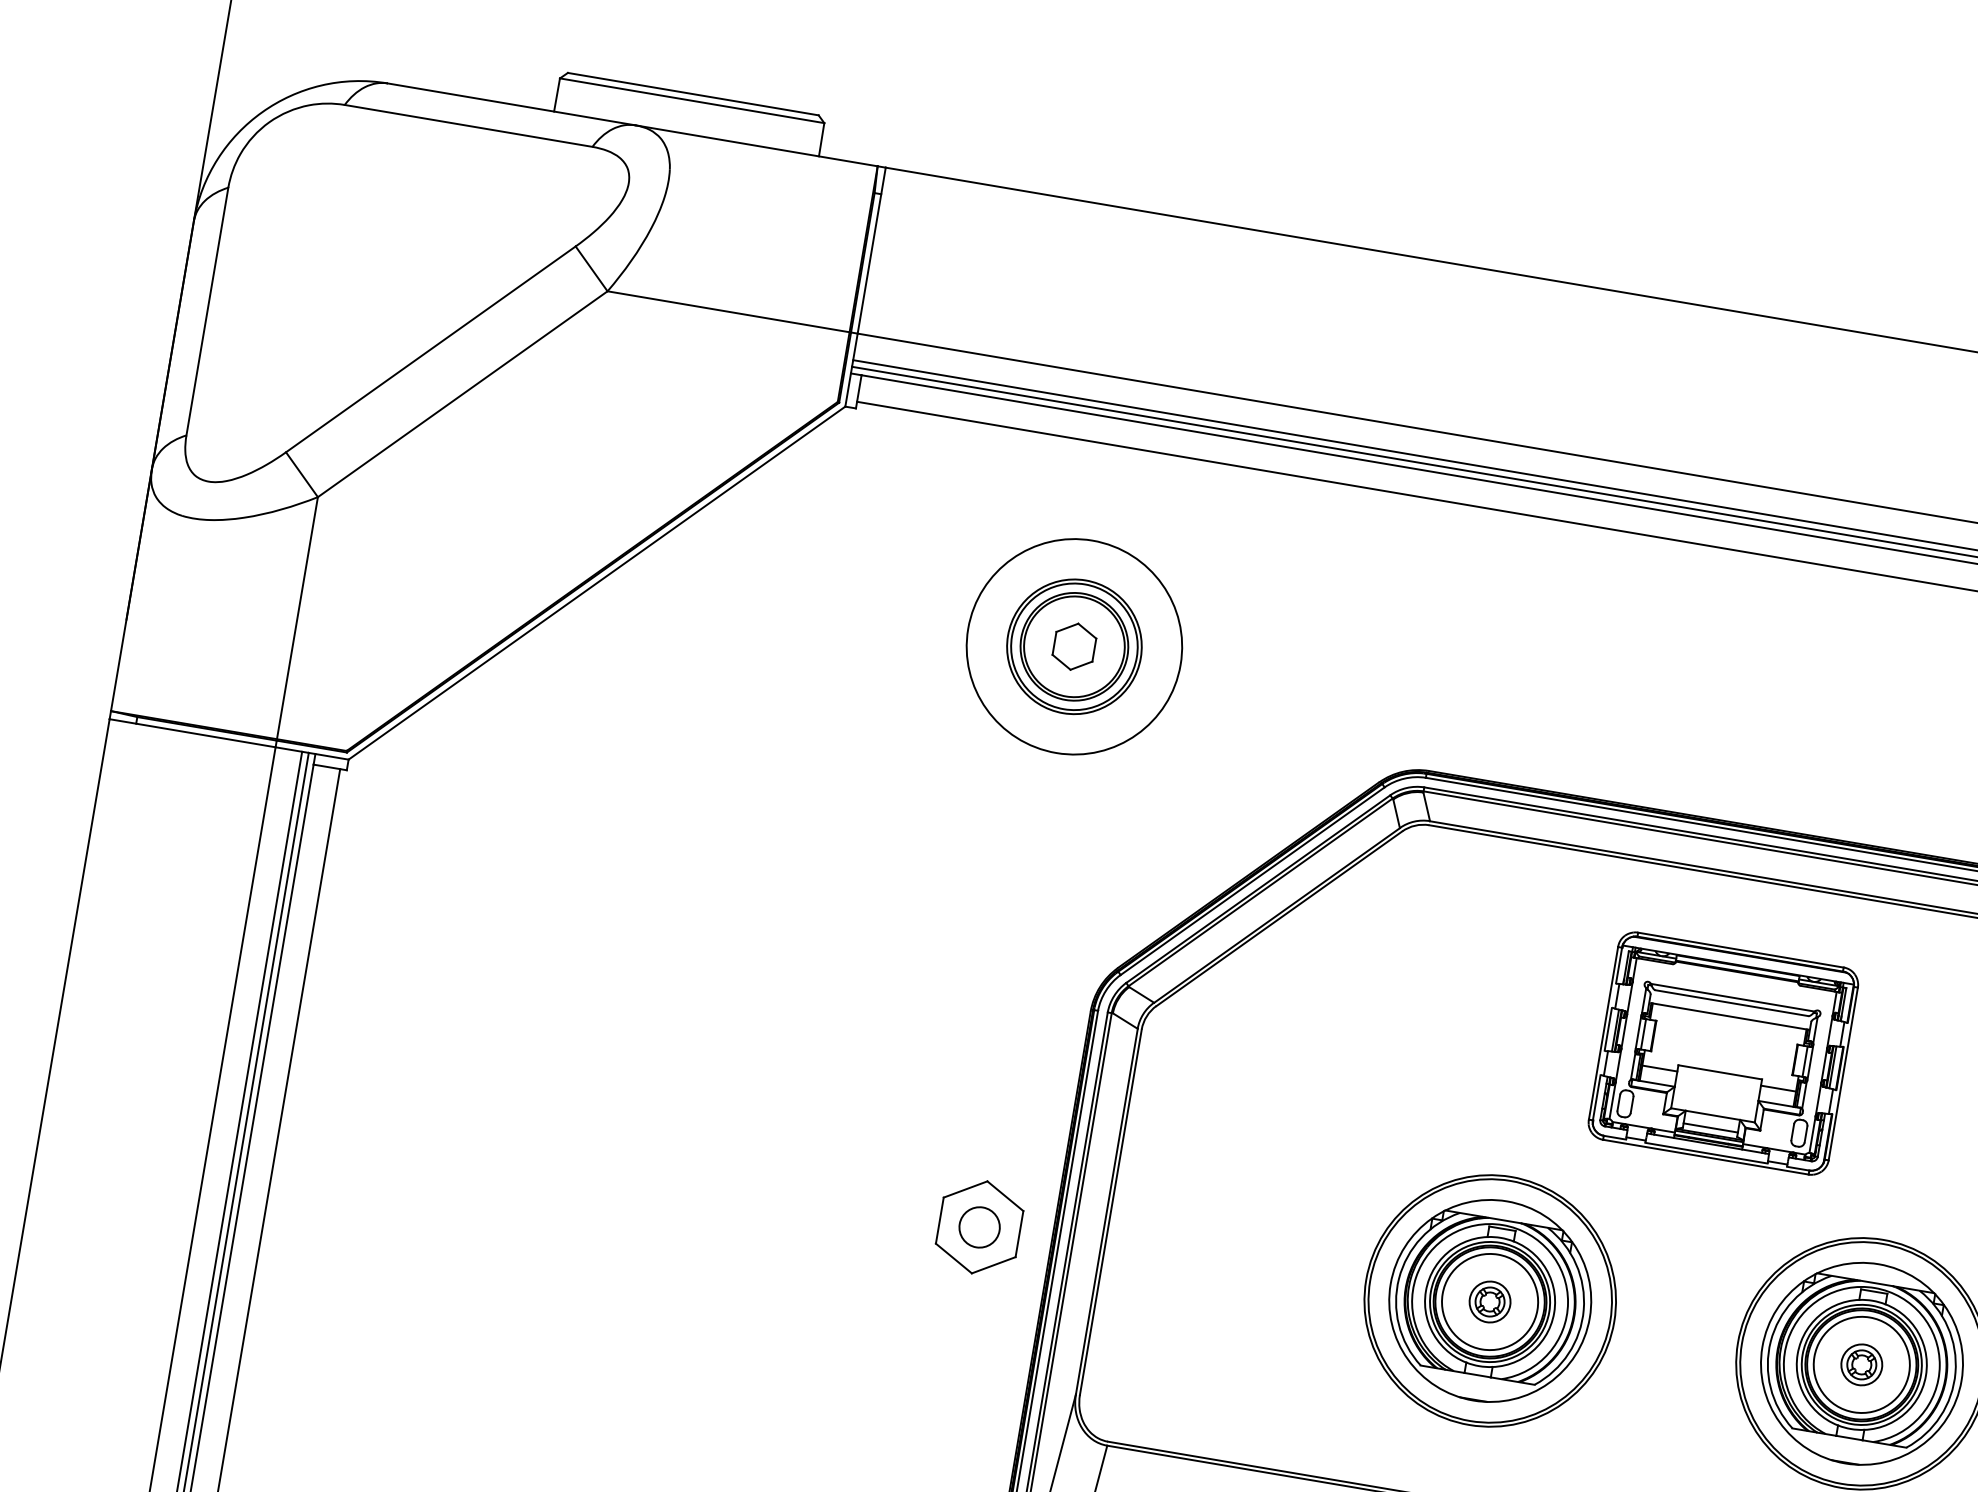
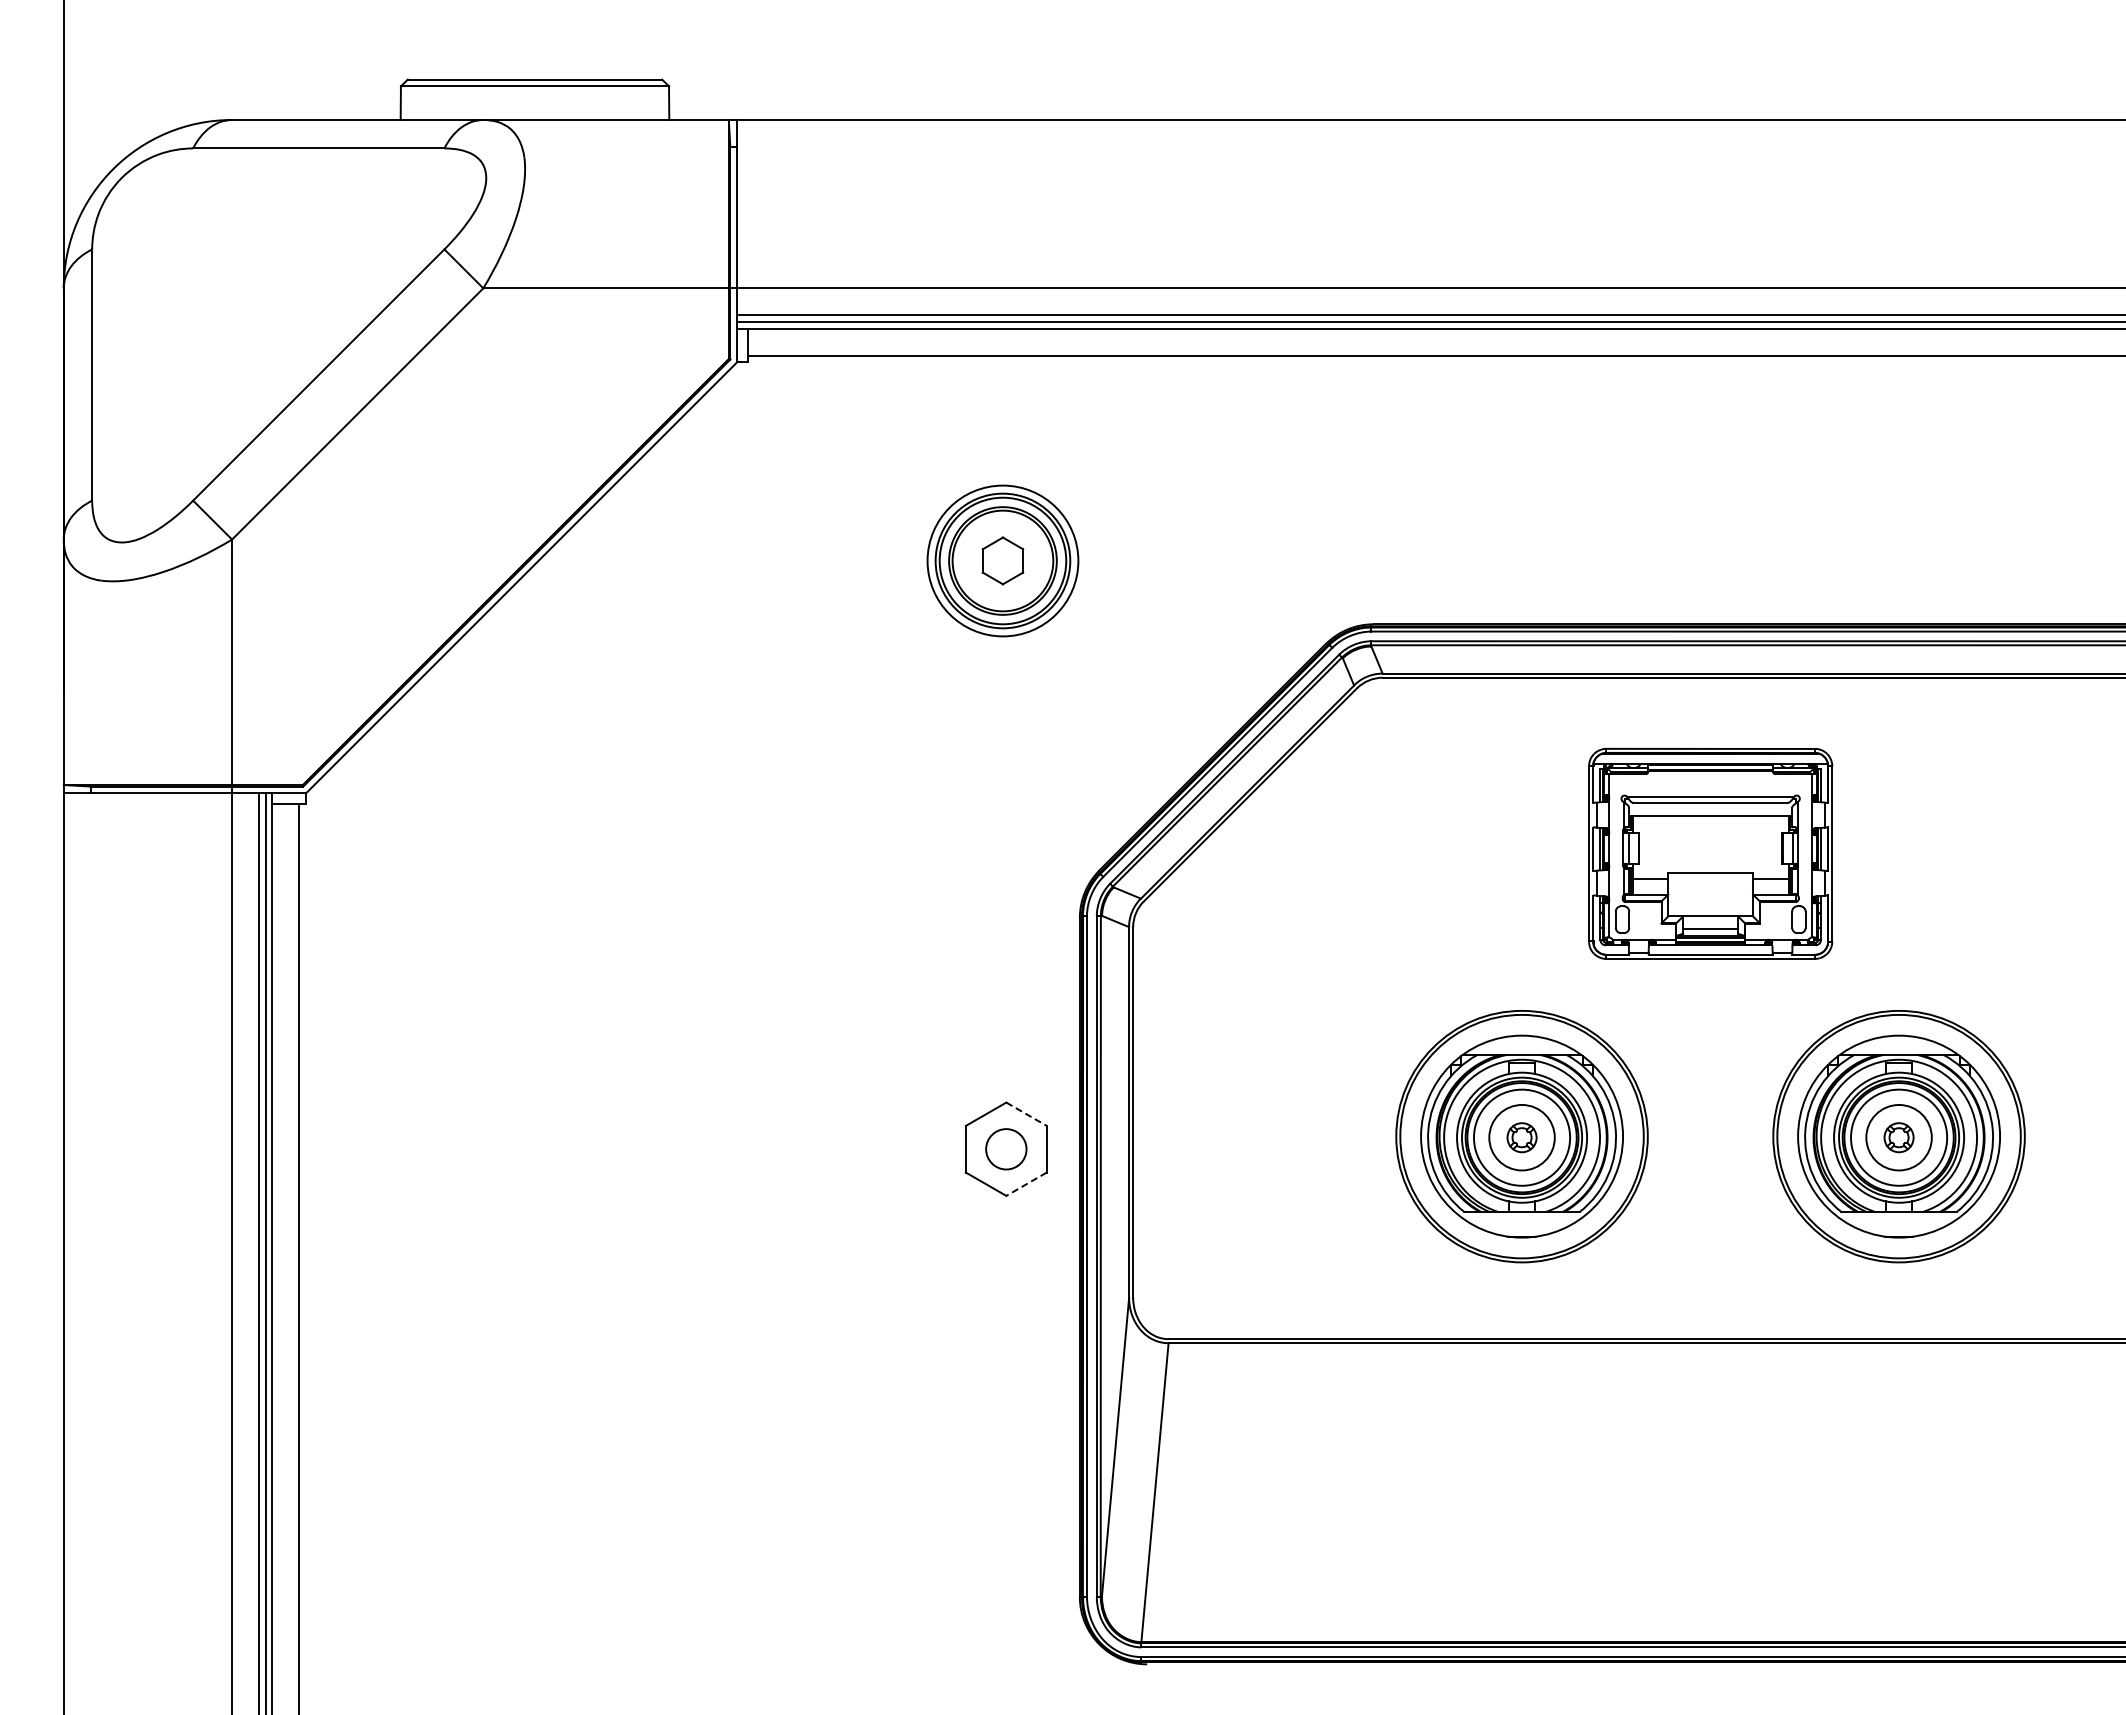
circle: (1074, 646) -> (1002, 560), size x0.7
line: (1005, 1196) -> (1026, 1114), solid -> dashed
line: (993, 1265) -> (1026, 1184), solid -> dashed
circle: (1489, 1301) -> (1521, 1137), size x1.6
circle: (1861, 1364) -> (1898, 1137), size x1.6

